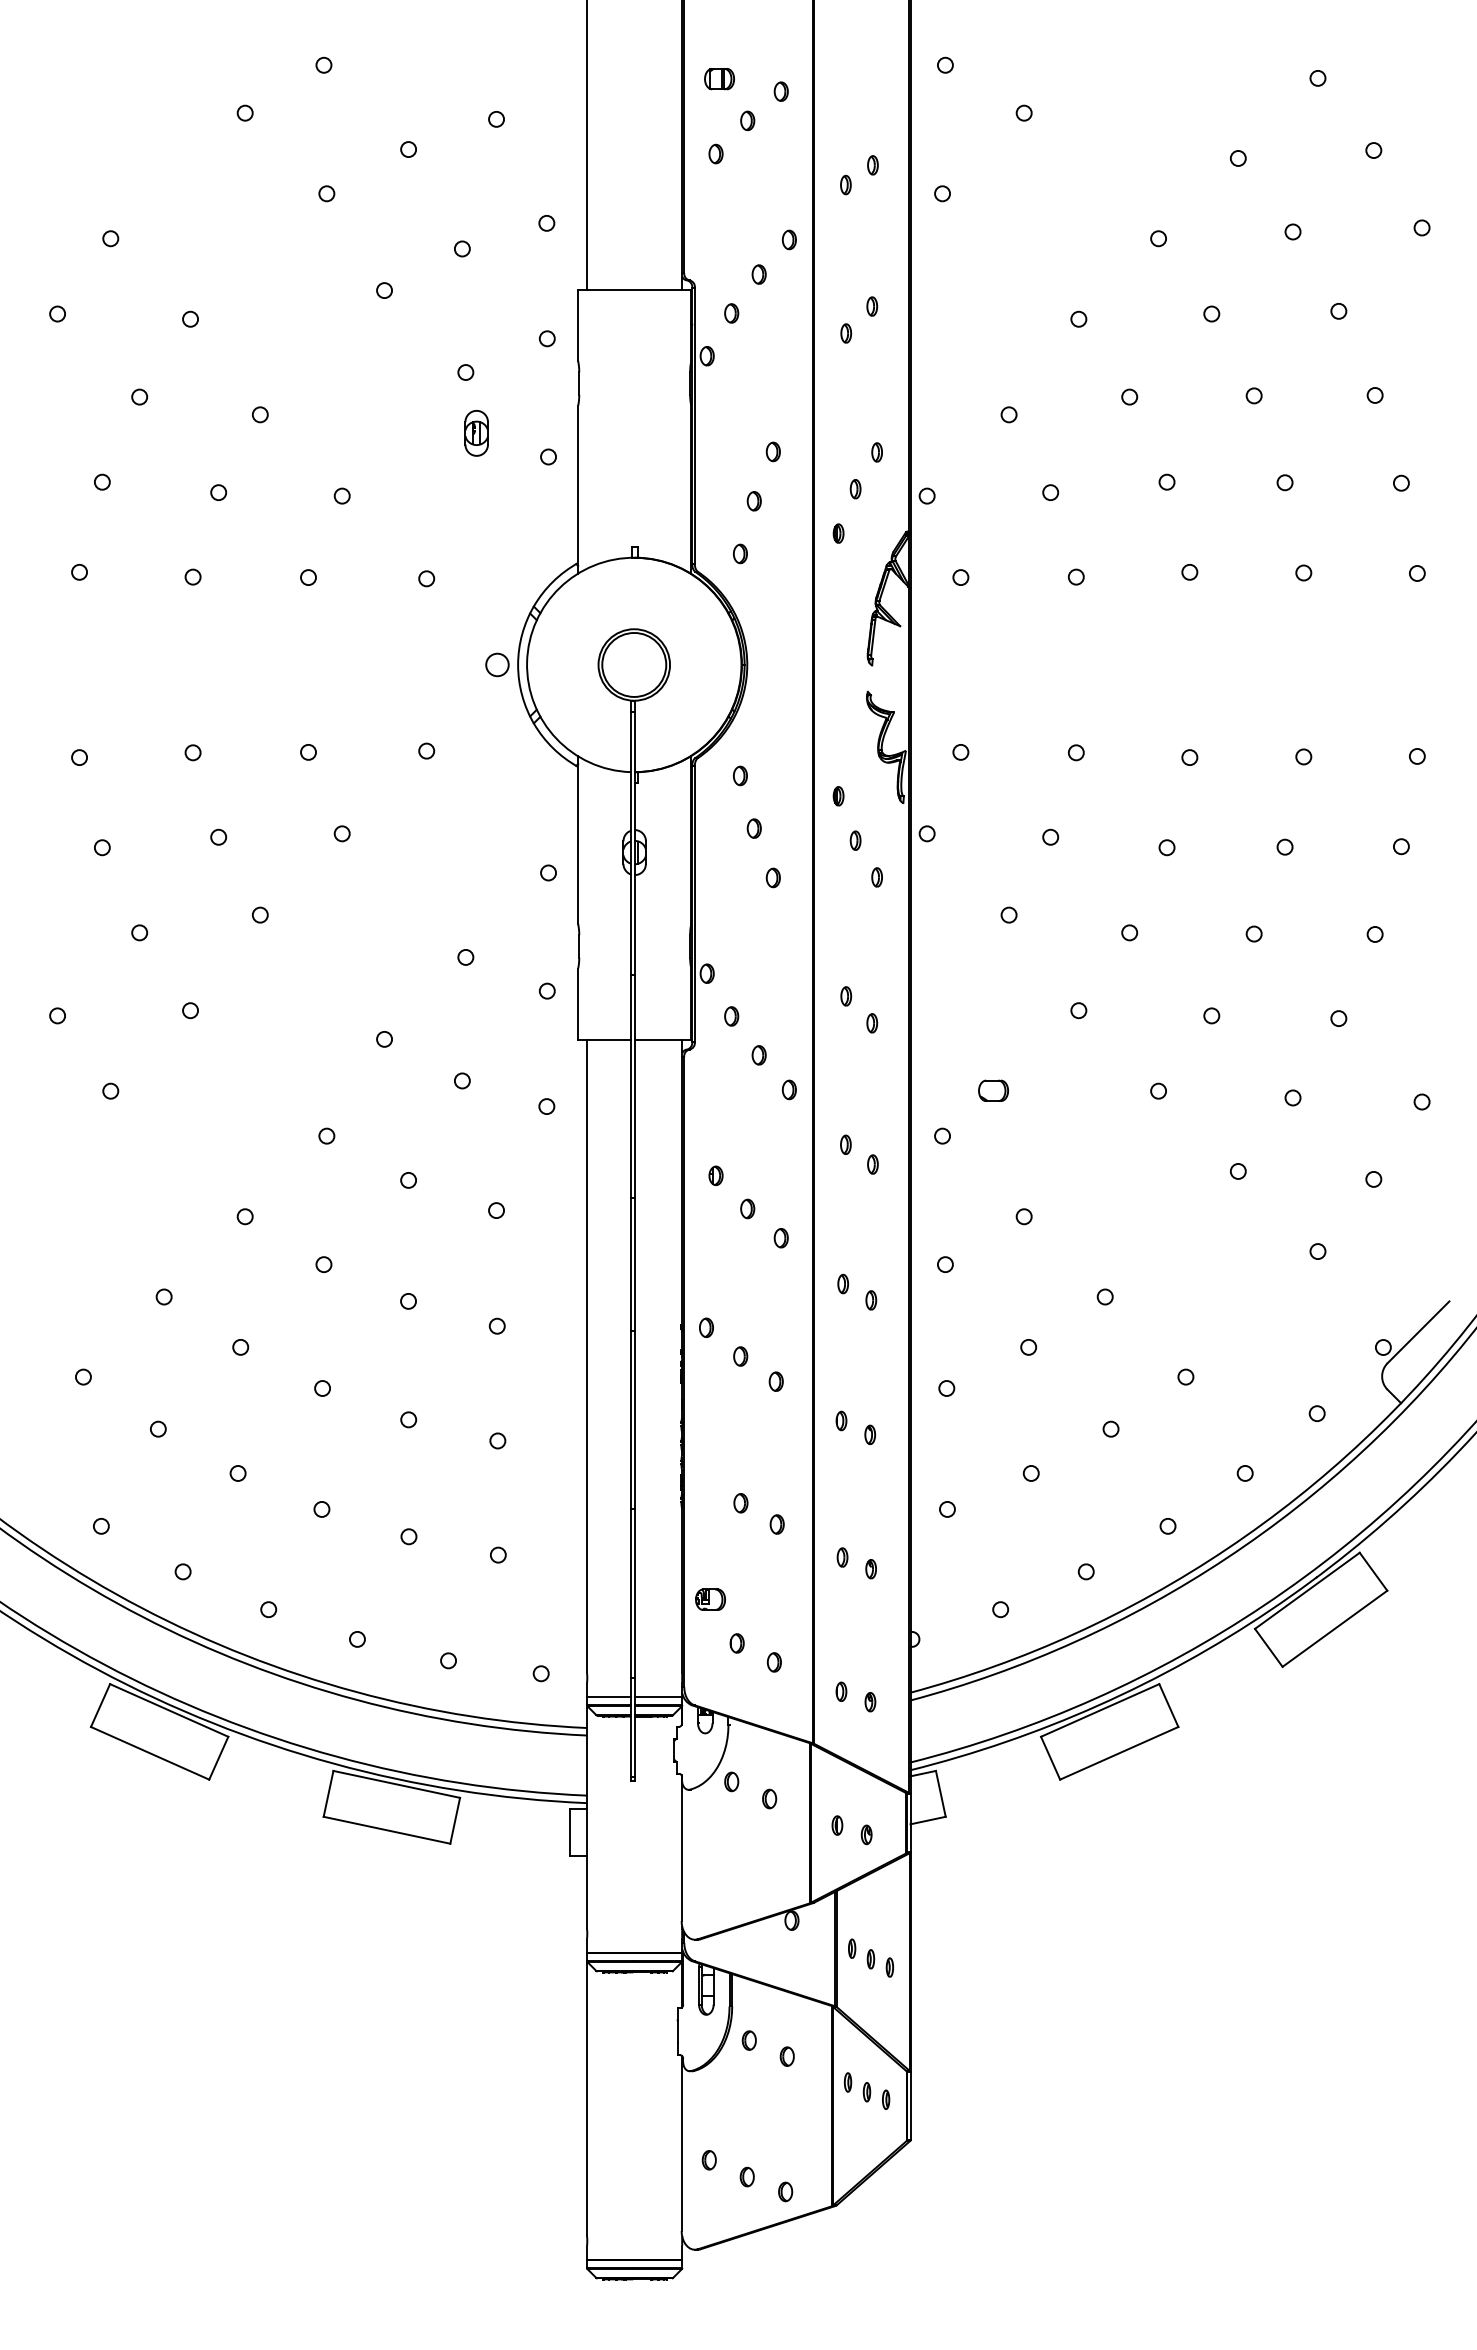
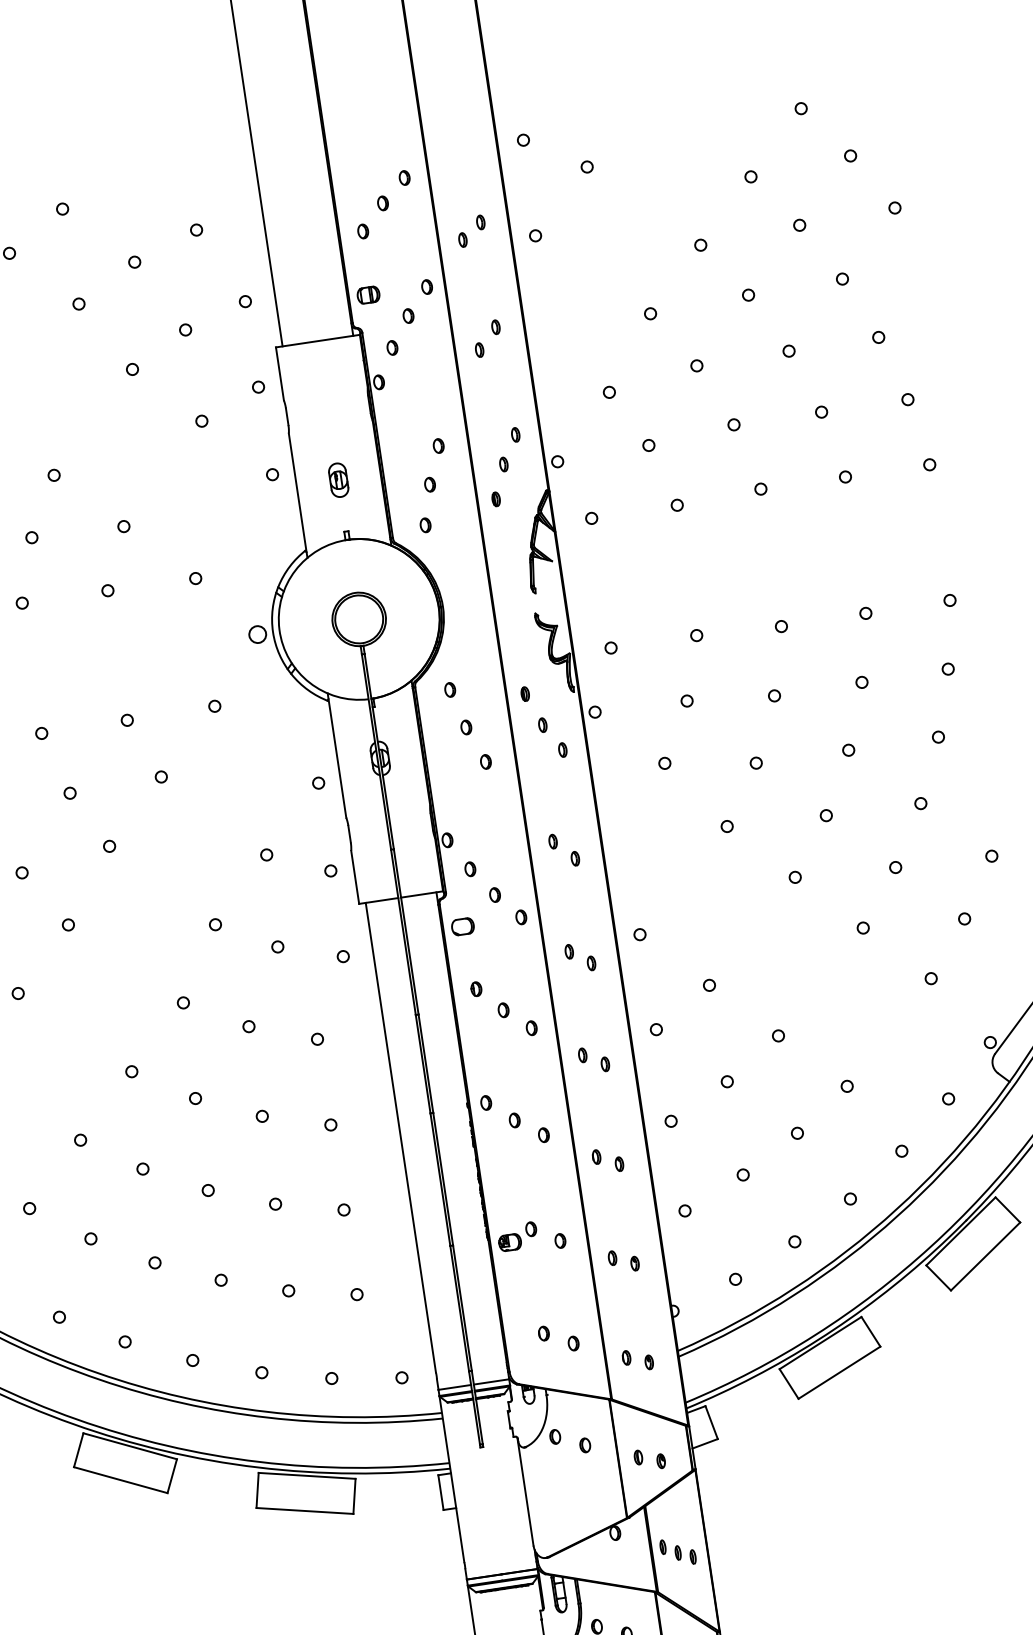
part: (719, 79) -> (368, 295), moved
part: (476, 433) -> (338, 480), moved
part: (993, 1090) -> (462, 926), moved
part: (710, 1599) -> (510, 1242), moved

